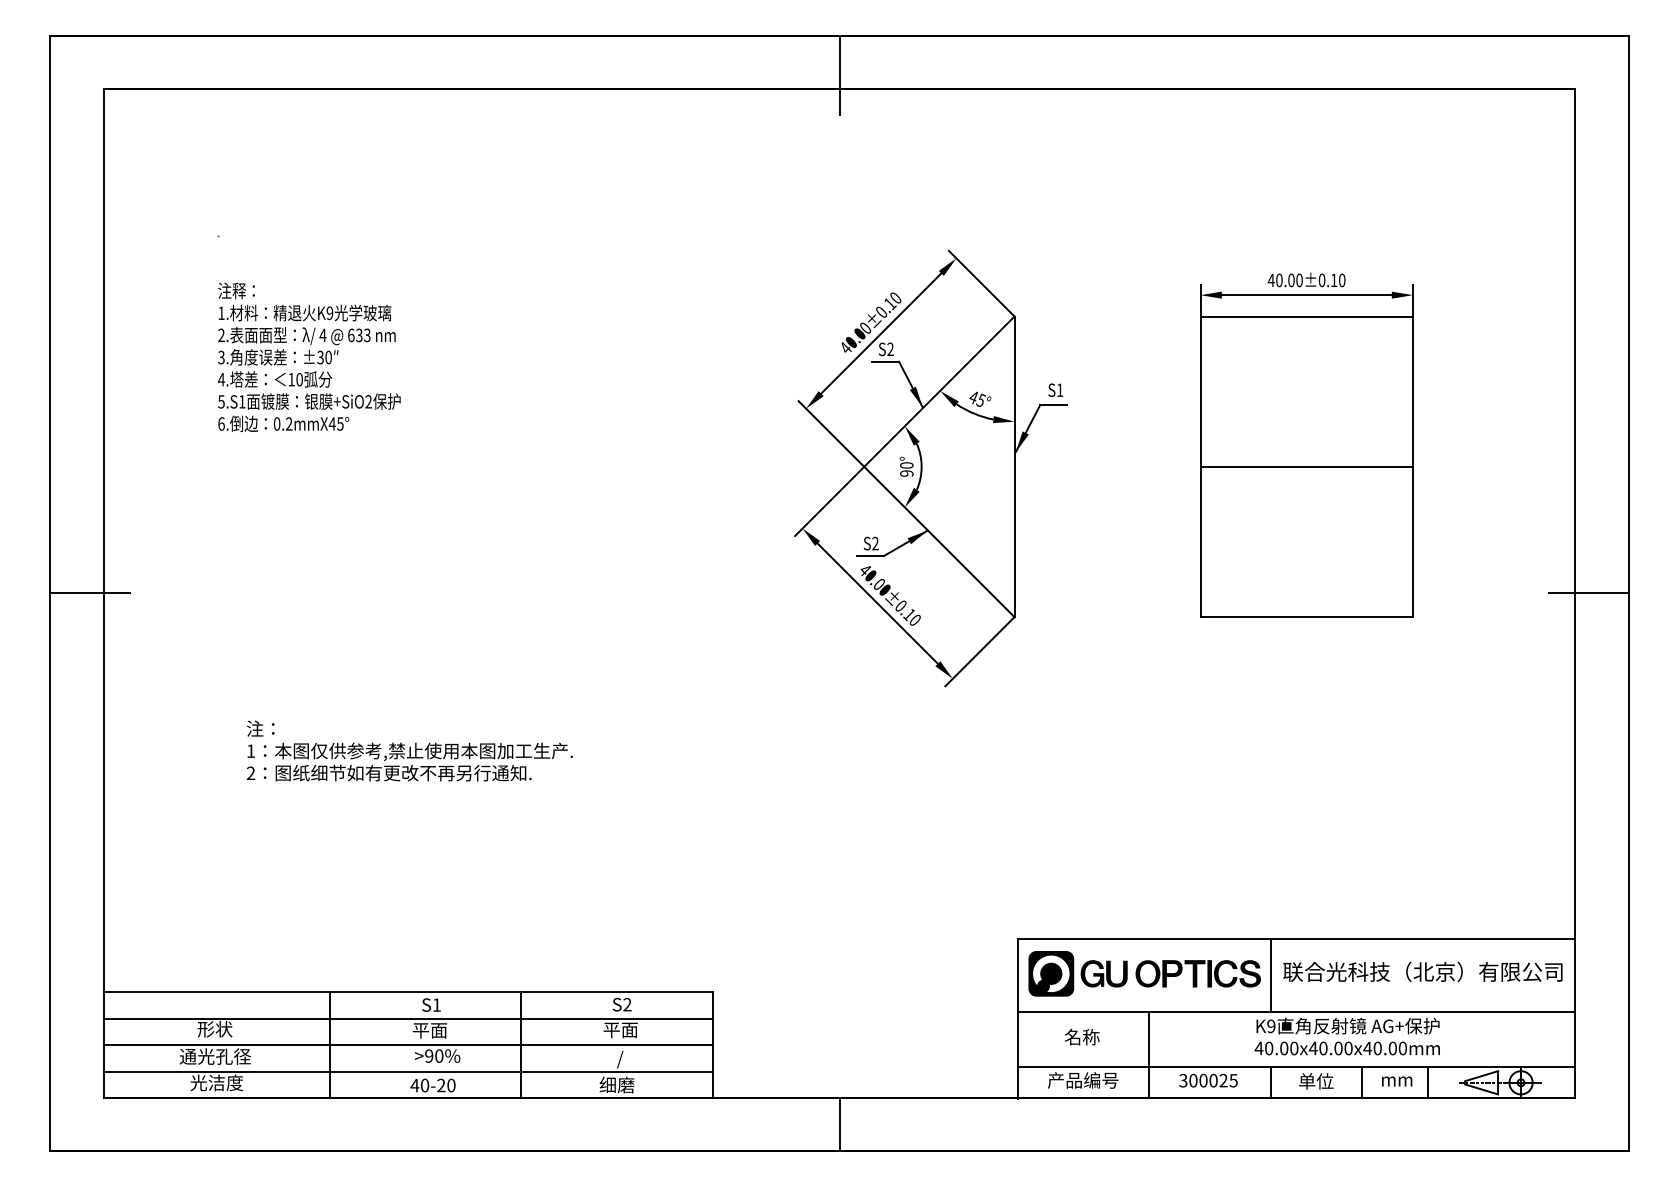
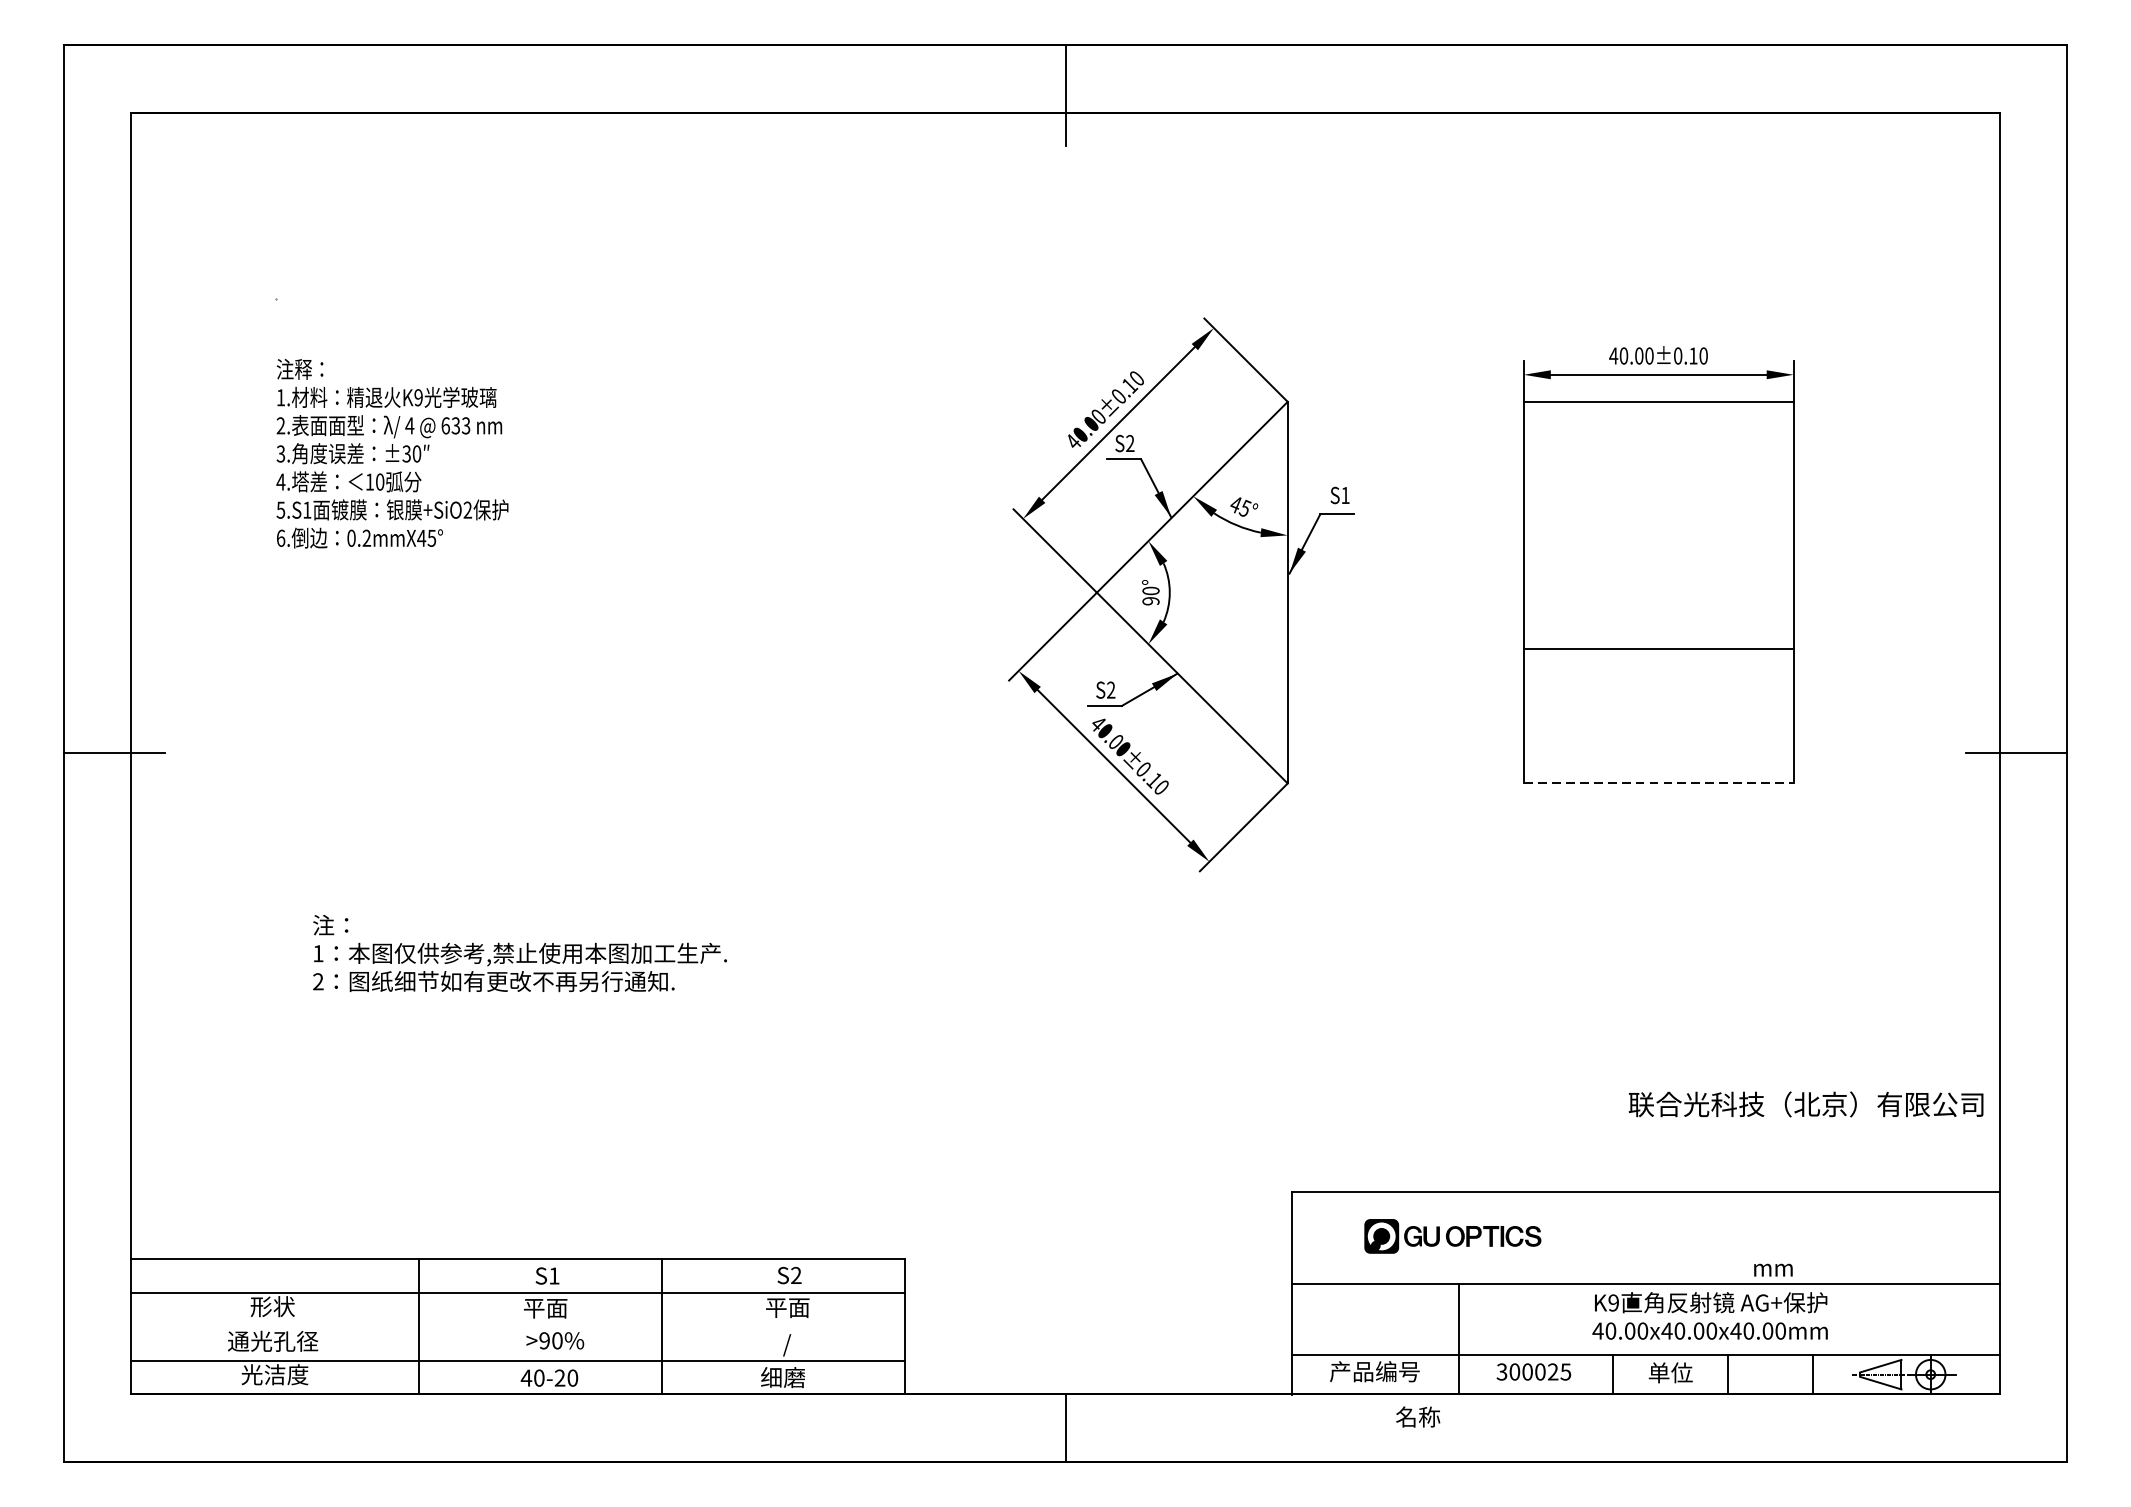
line: (1306, 466) -> (1658, 648), moved
line: (1307, 617) -> (1659, 783), solid -> dashed
text: (1422, 971) -> (1805, 1103), moved
part: (1144, 973) -> (1452, 1235), size x0.6
line: (1270, 974) -> (1612, 1237), removed
text: (1082, 1037) -> (1418, 1417), moved
line: (407, 1045) -> (517, 1327), removed
text: (1397, 1081) -> (1773, 1270), moved

